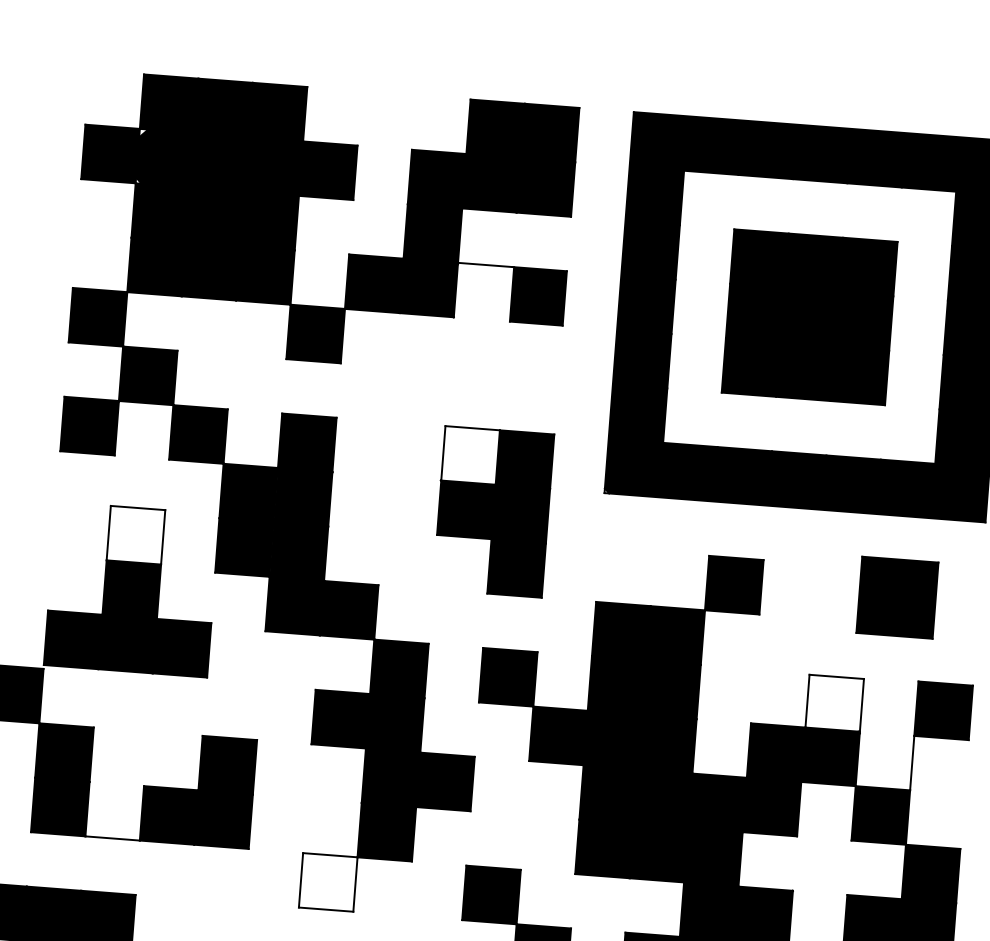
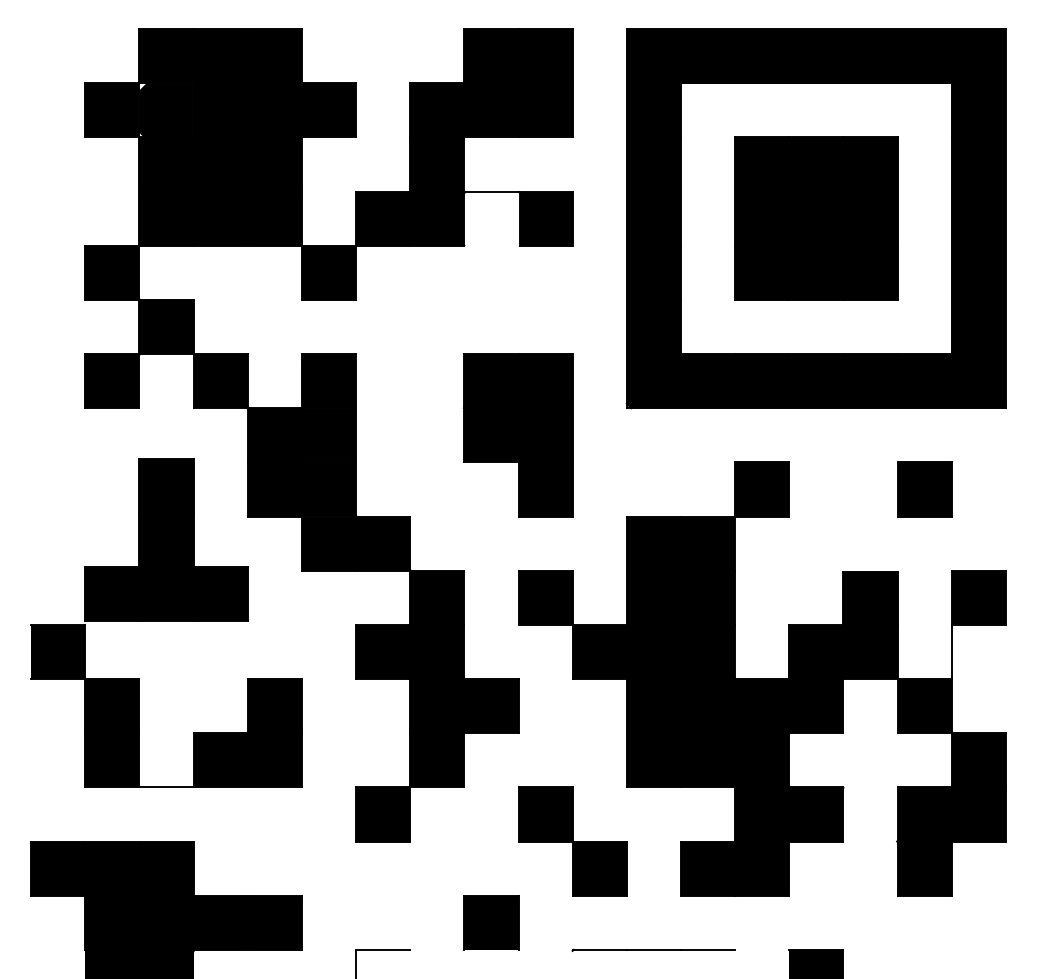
fill: (470, 455) -> (491, 381), added
fill: (135, 535) -> (166, 485), added
part: (897, 597) -> (924, 489), size x0.71
fill: (834, 703) -> (870, 598), added
fill: (328, 882) -> (383, 814), added

